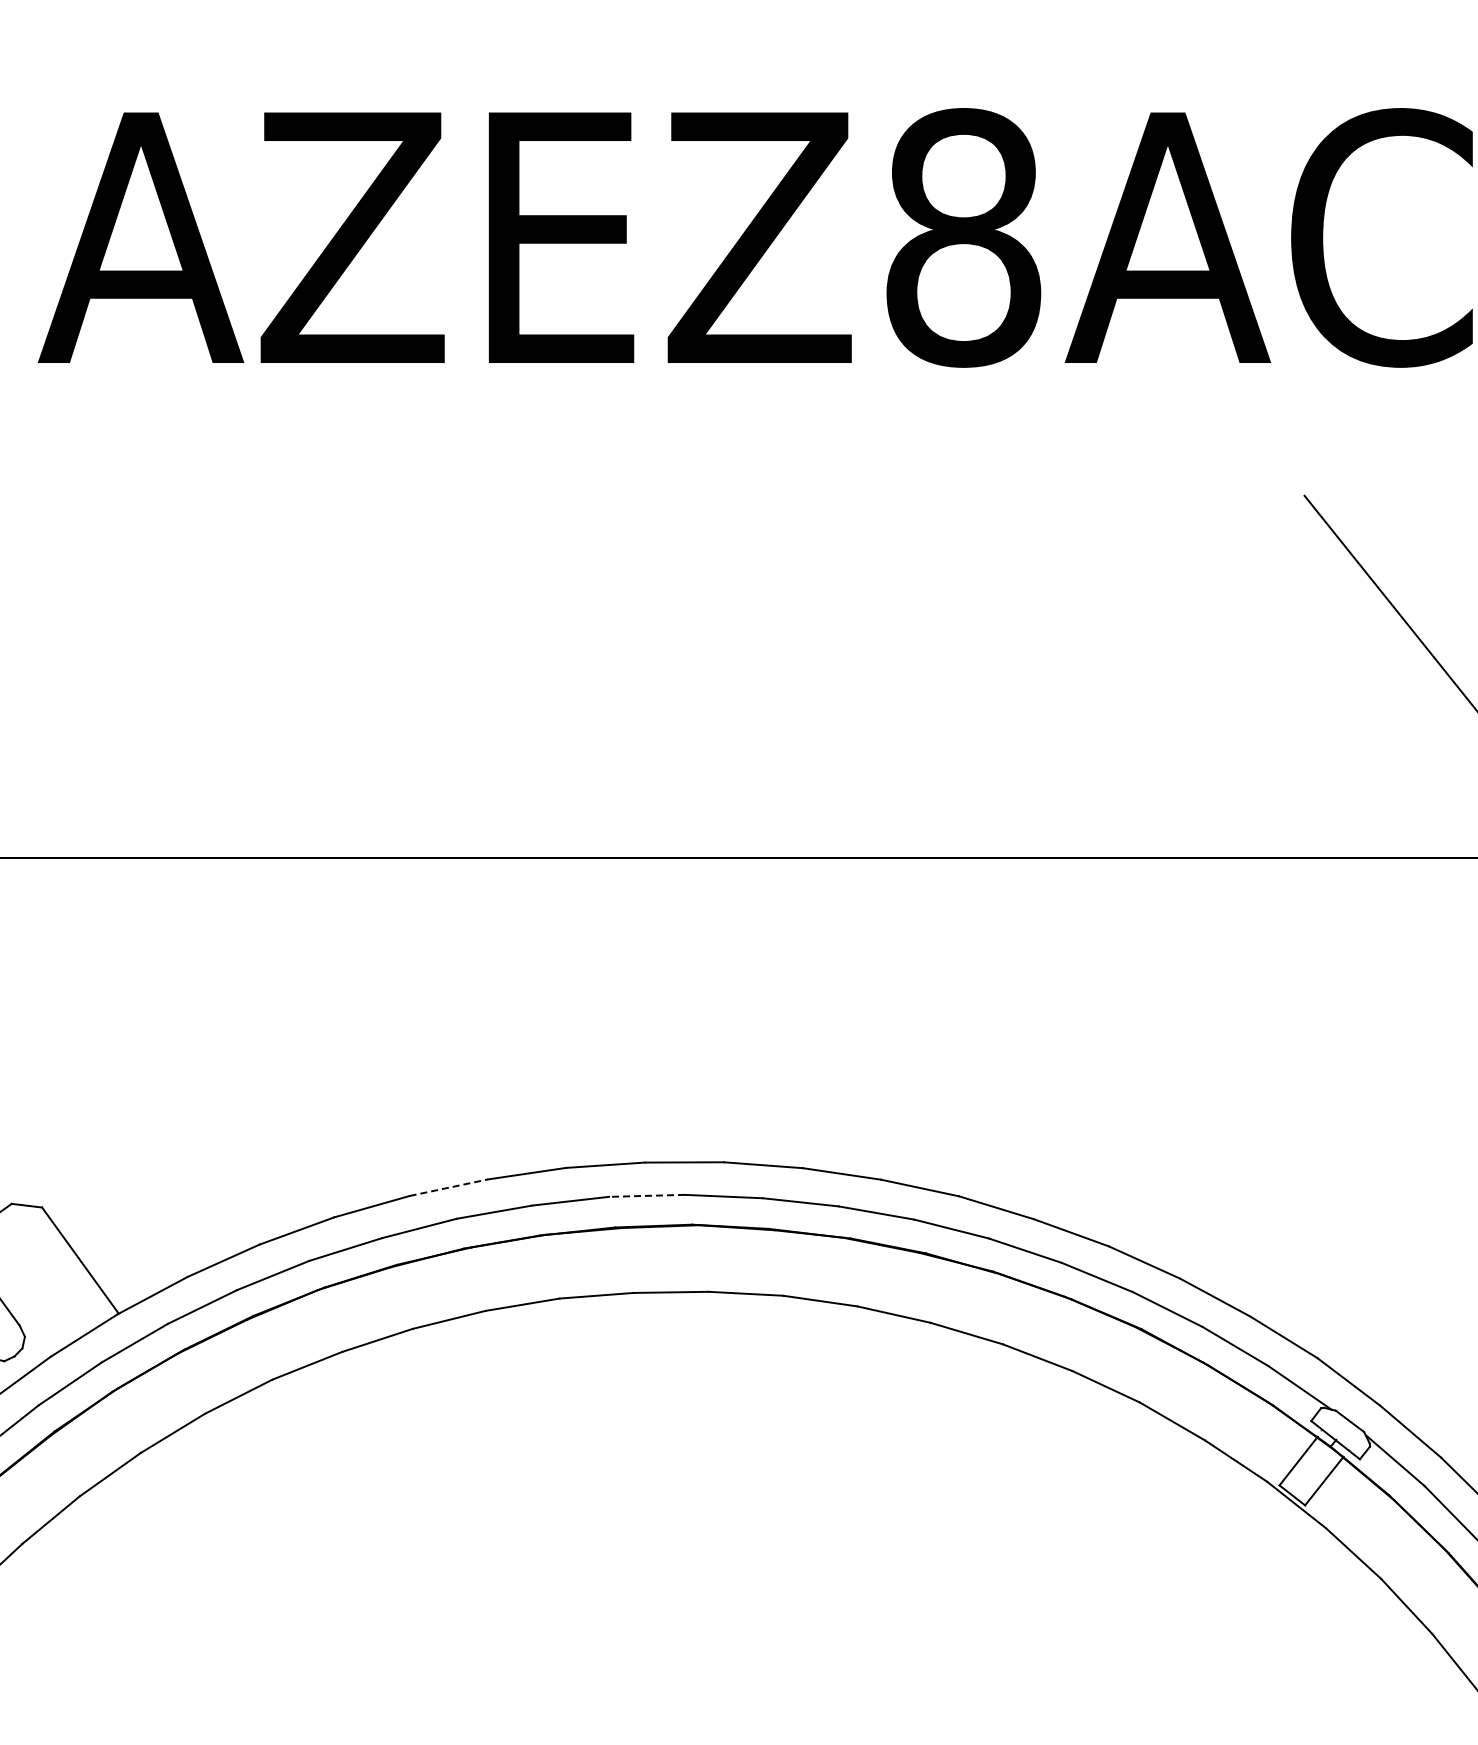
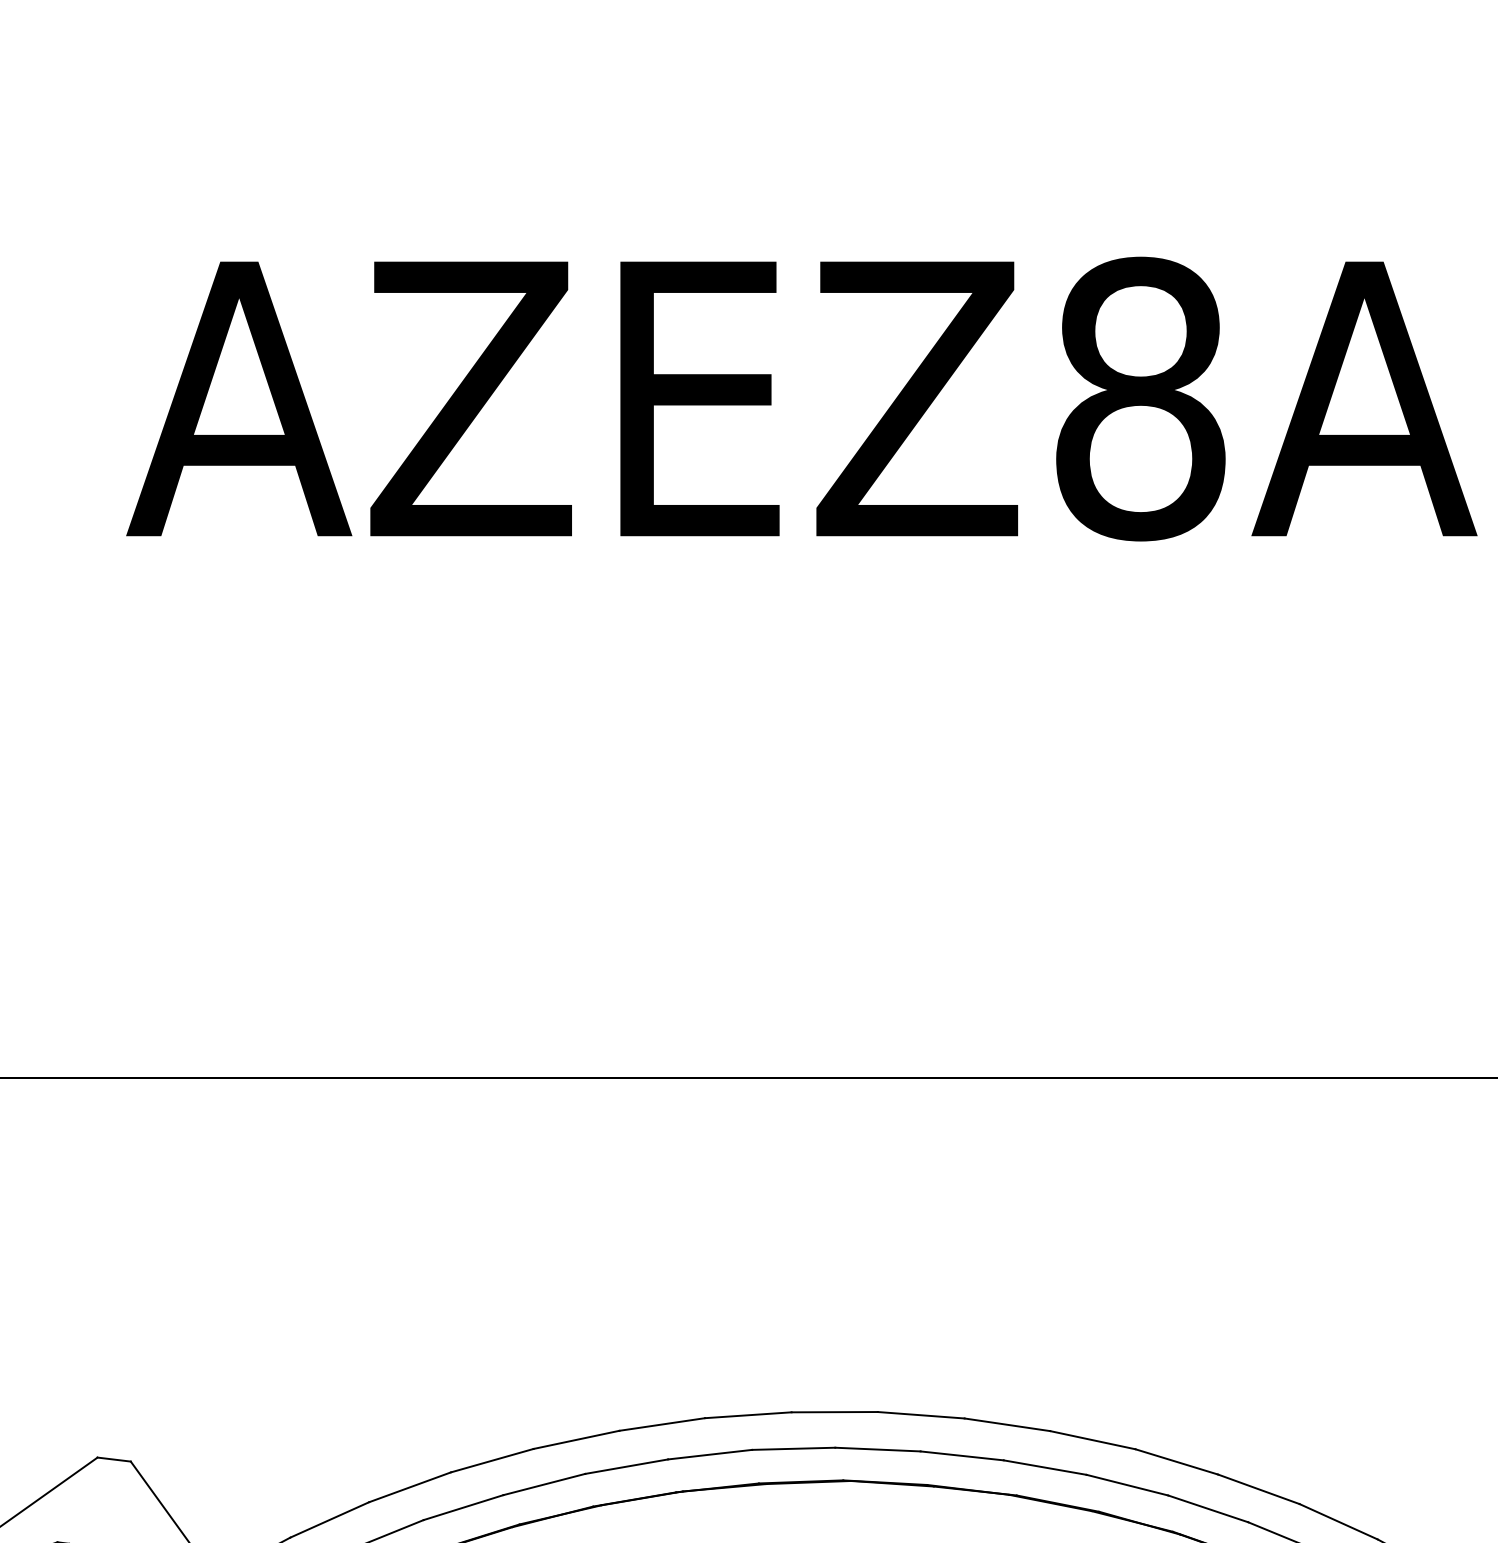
line: (449, 1187) -> (577, 1439), dashed -> solid
line: (647, 1195) -> (794, 1448), dashed -> solid

